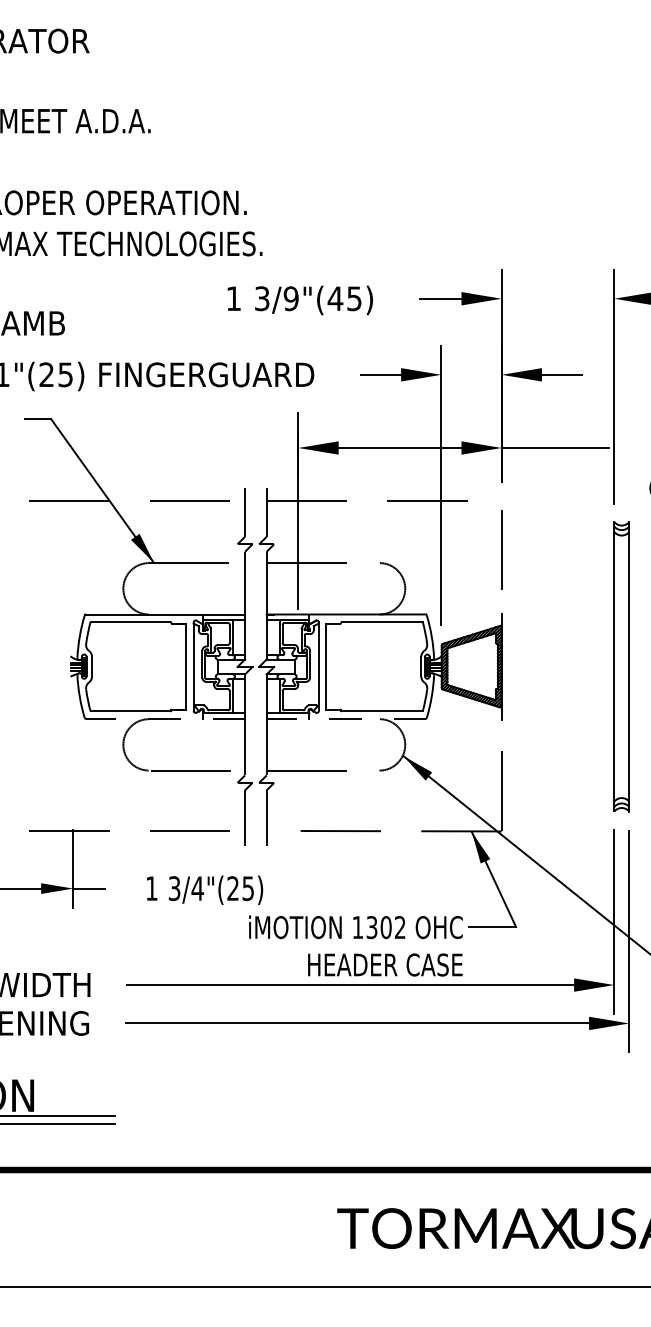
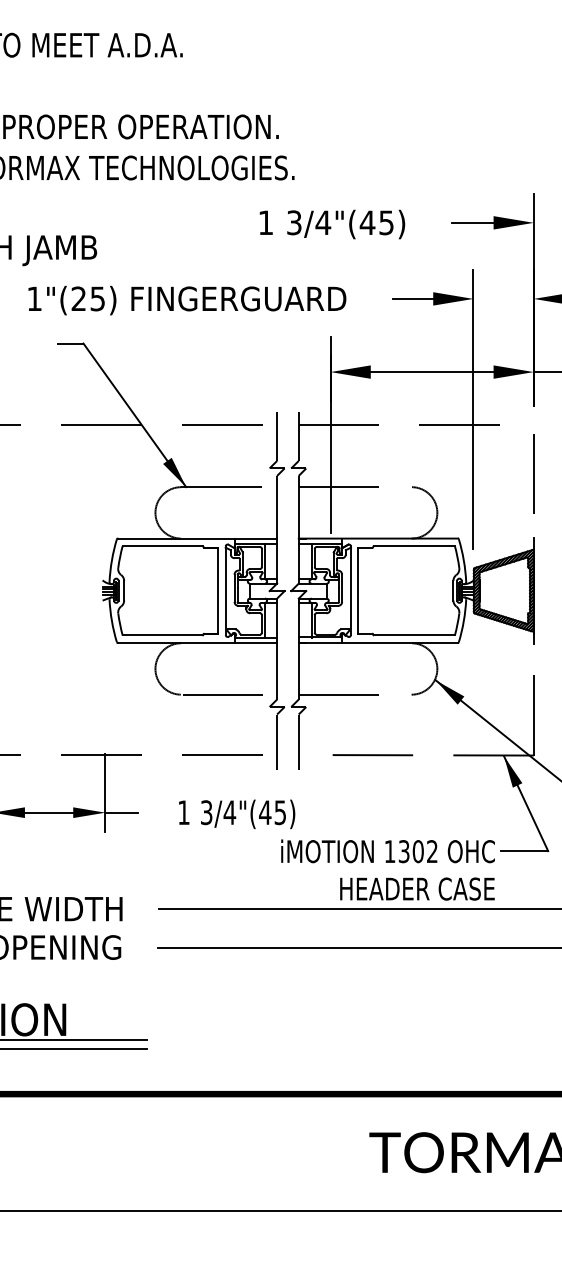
text: (291, 298) -> (323, 222), 3/9"(45) -> 3/4"(45)
line: (165, 718) -> (197, 642), dashed -> solid
line: (346, 718) -> (378, 642), dashed -> solid
text: (232, 888) -> (264, 812), 3/4"(25) -> 3/4"(45)

